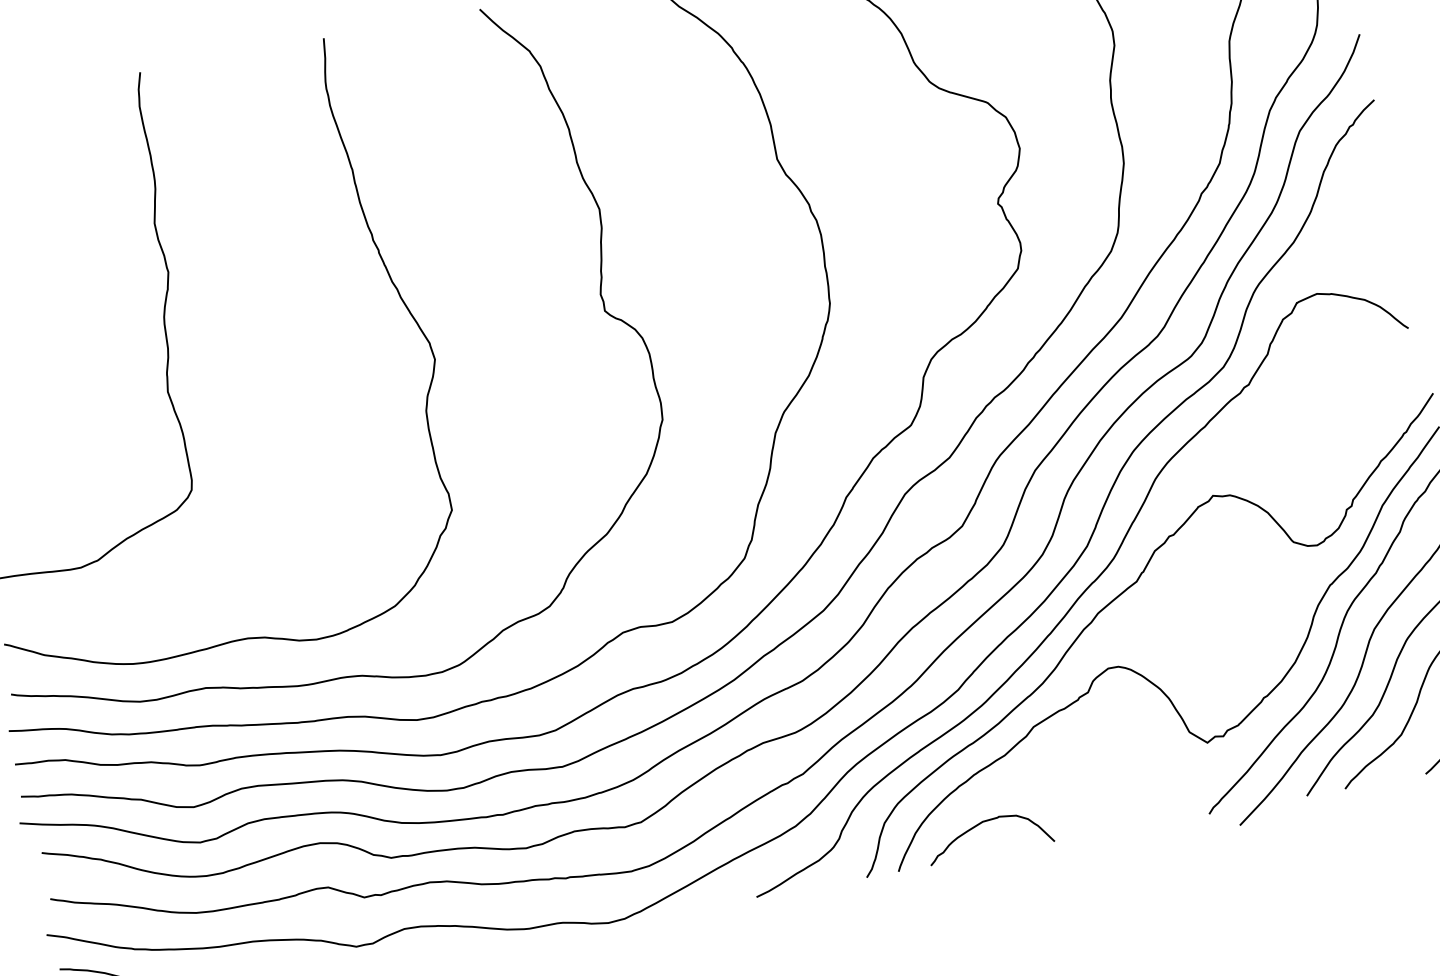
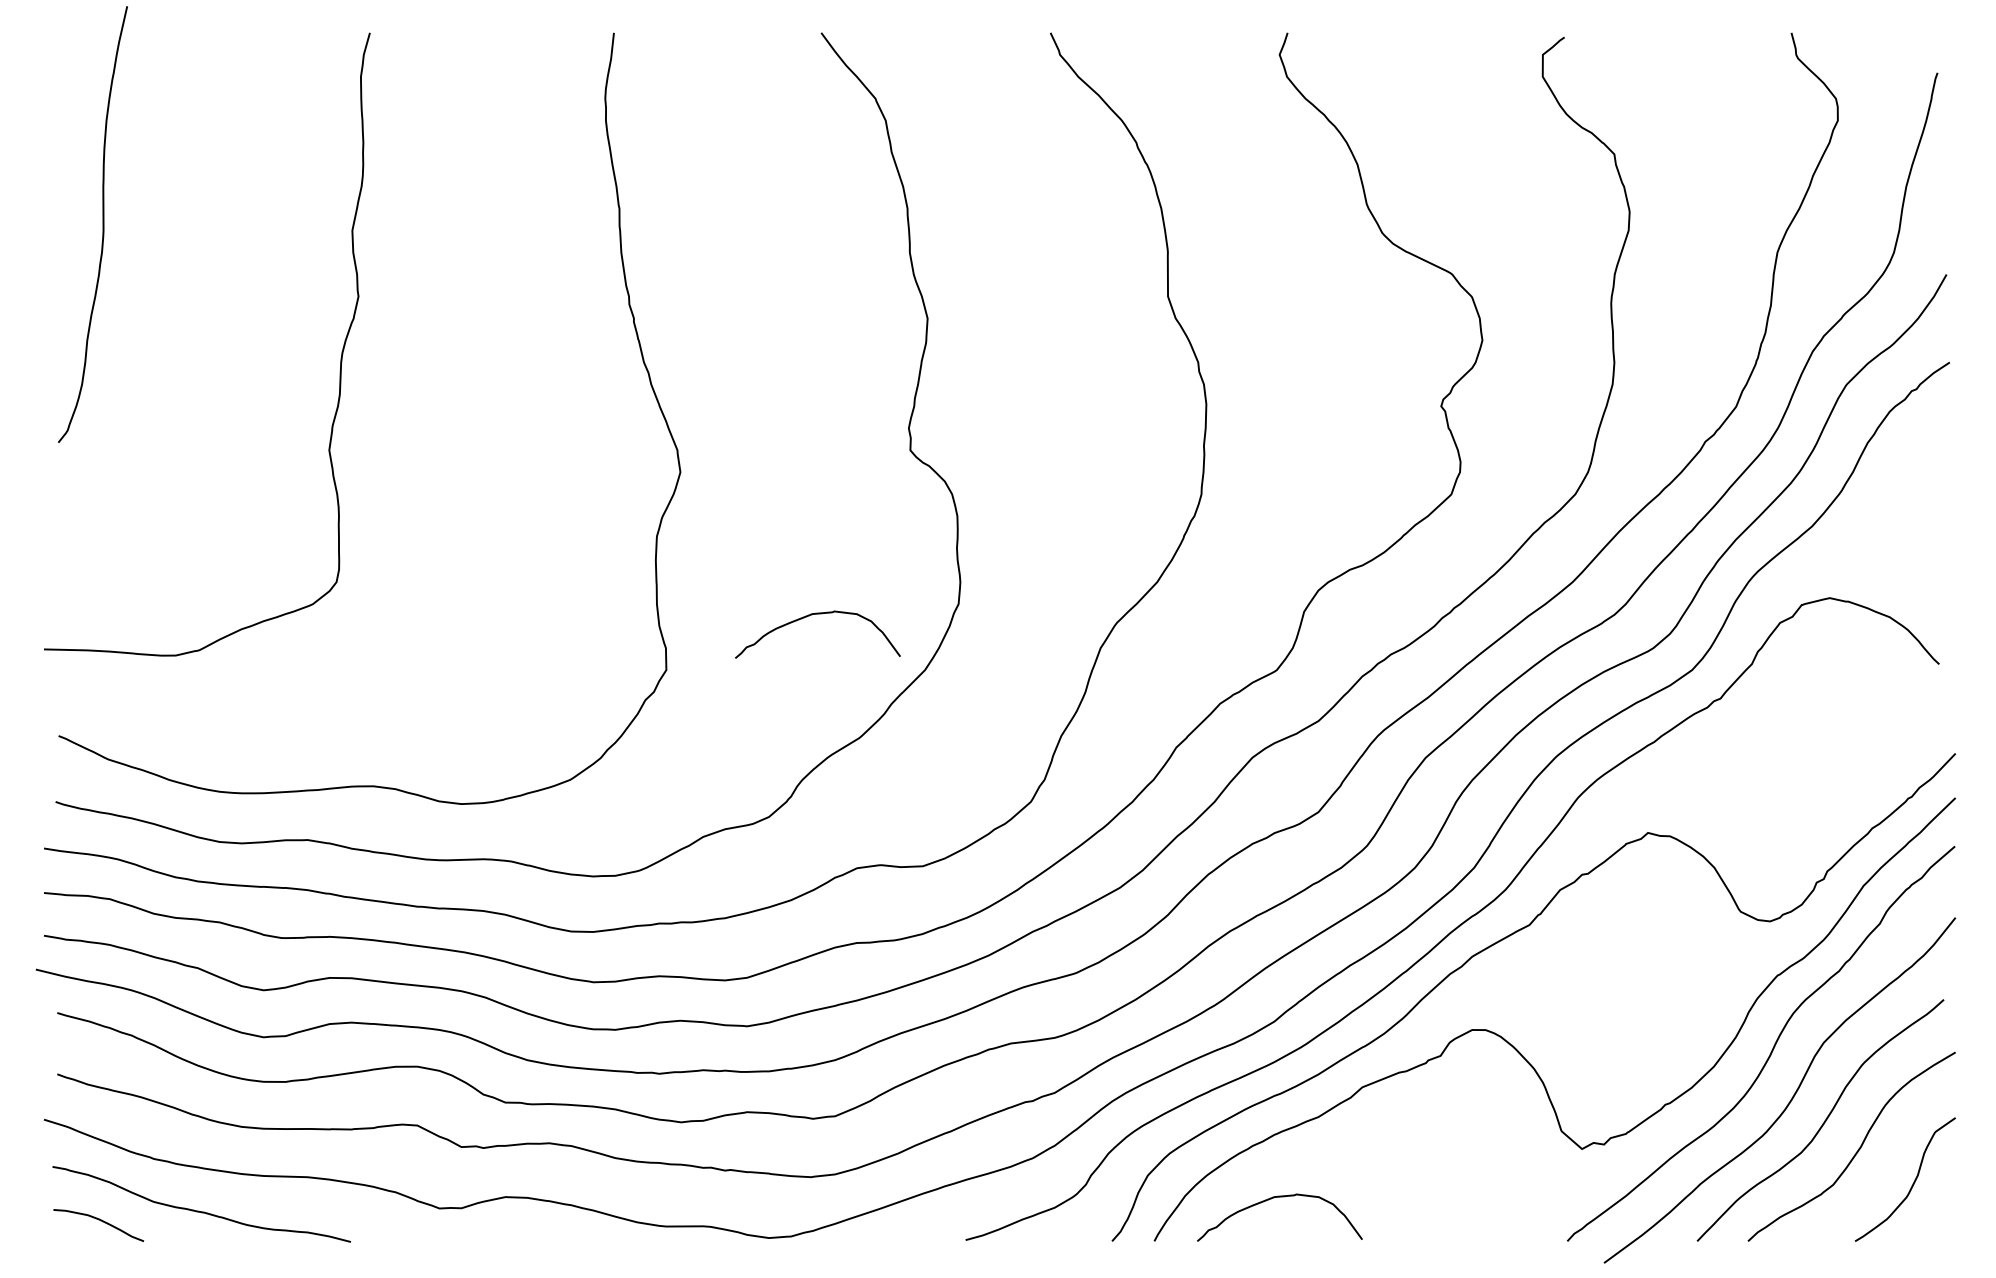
curve: (554, 448) -> (812, 615), added

